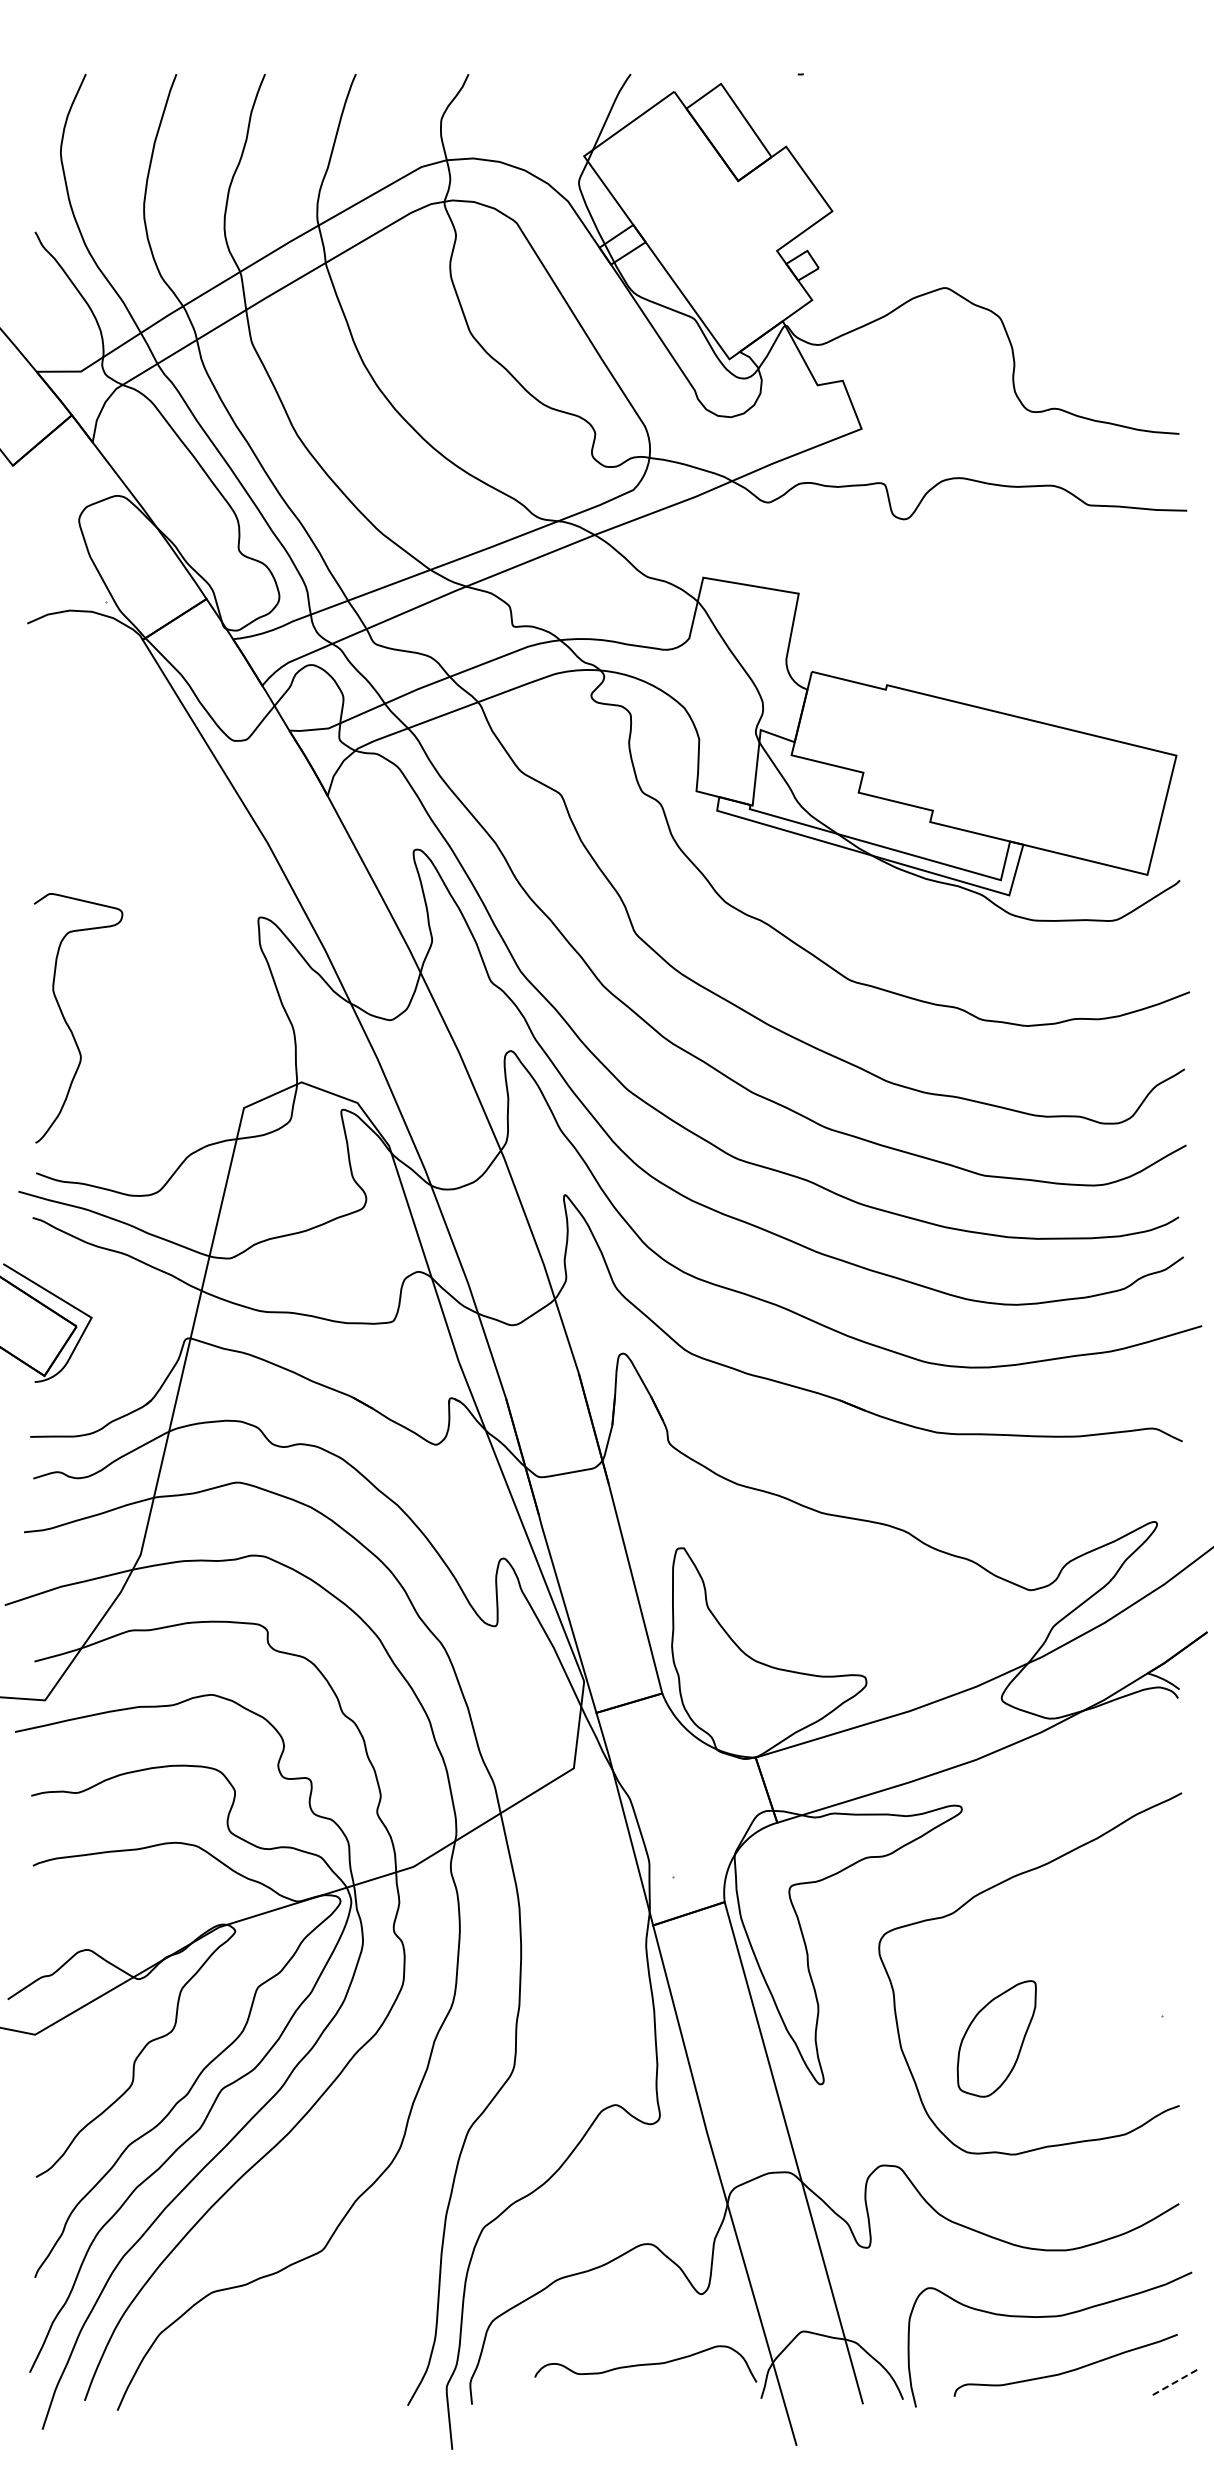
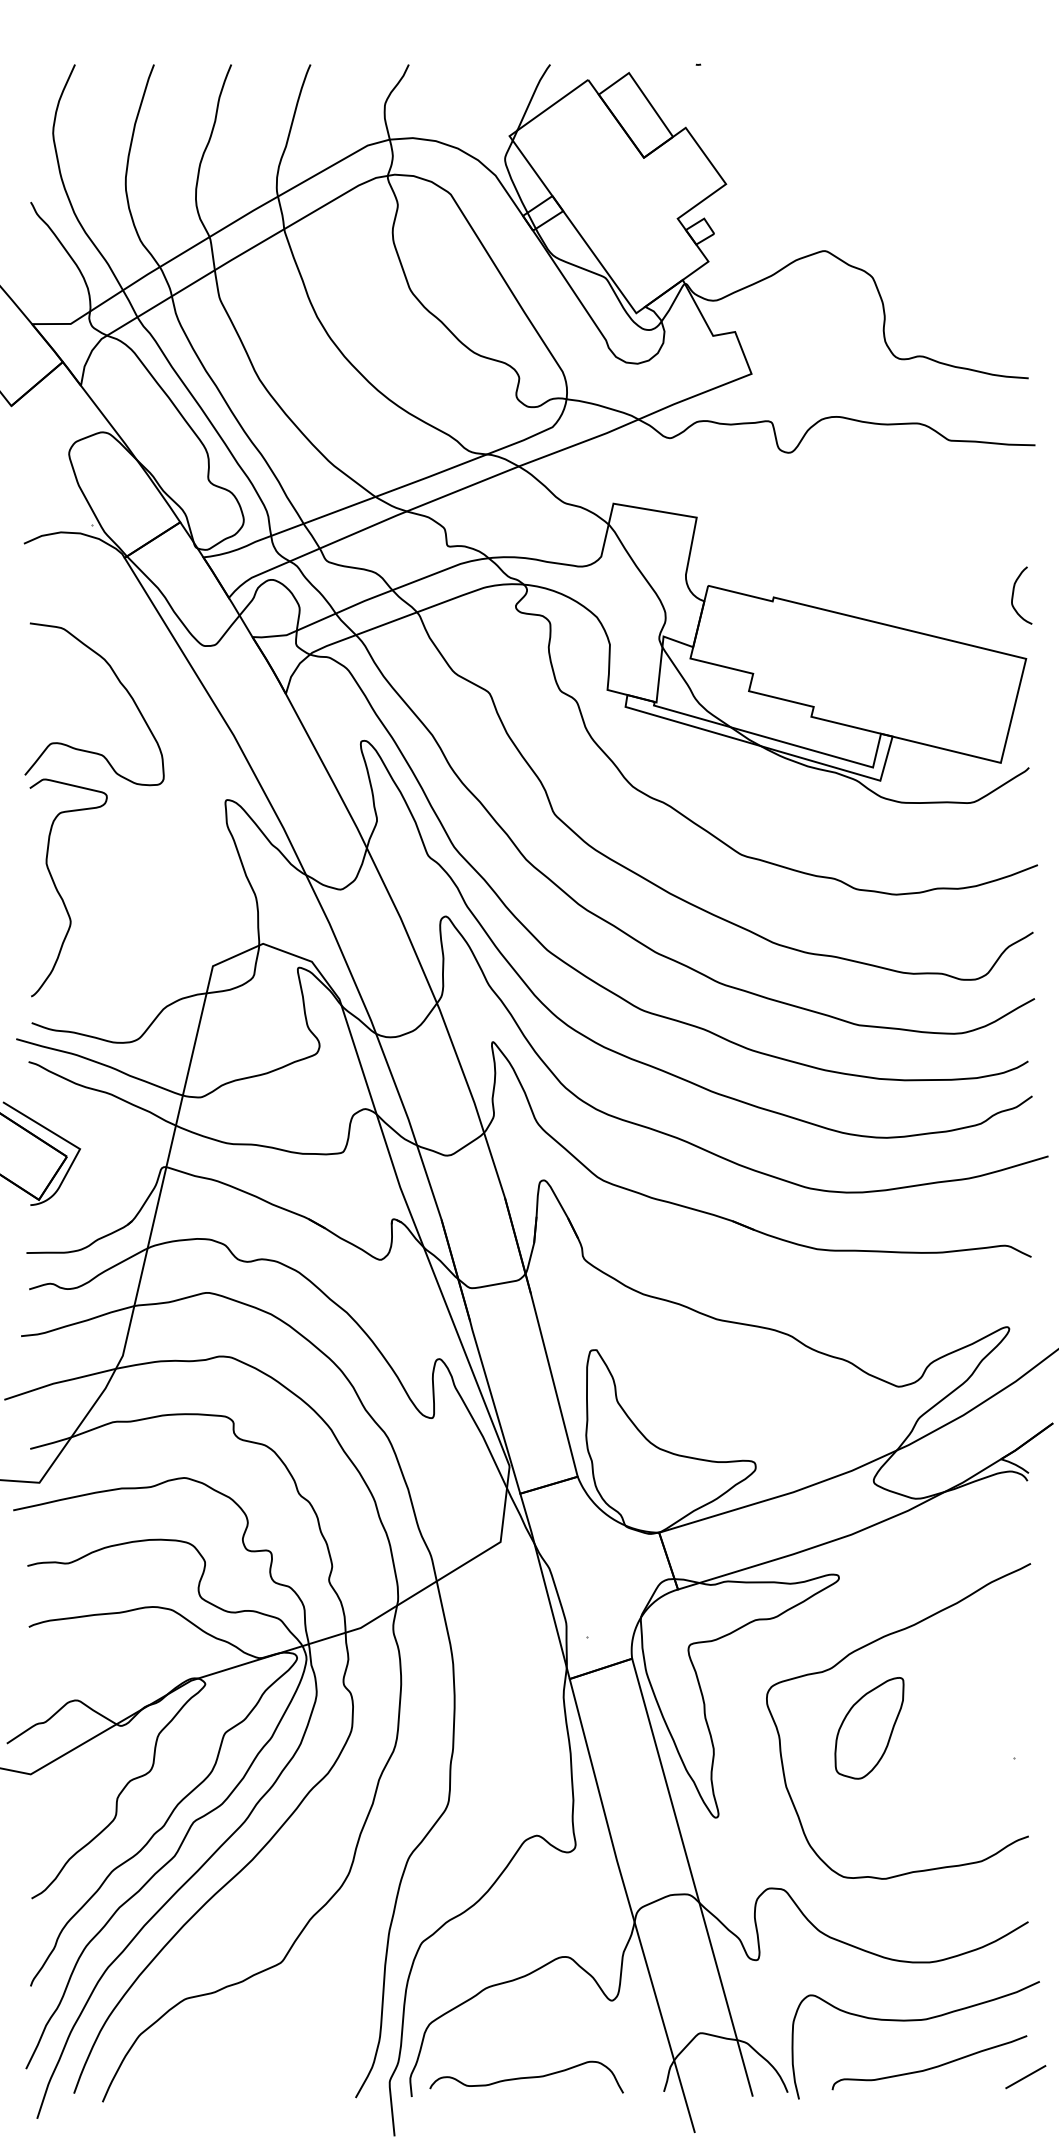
curve: (1162, 682) -> (1013, 595), added
curve: (139, 786) -> (121, 685), added
part: (996, 2038) -> (869, 1727), moved
curve: (645, 2363) -> (526, 2076), moved
line: (1176, 2381) -> (1026, 2076), dashed -> solid

